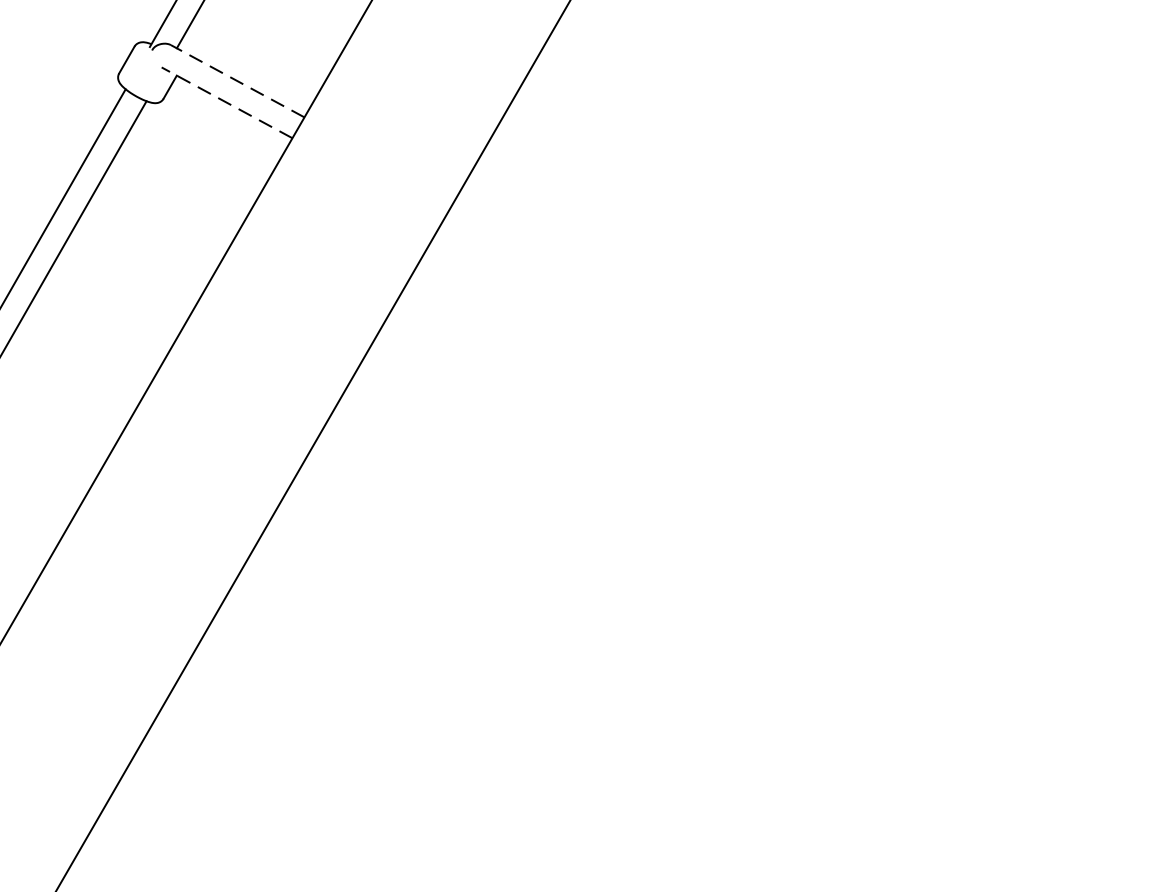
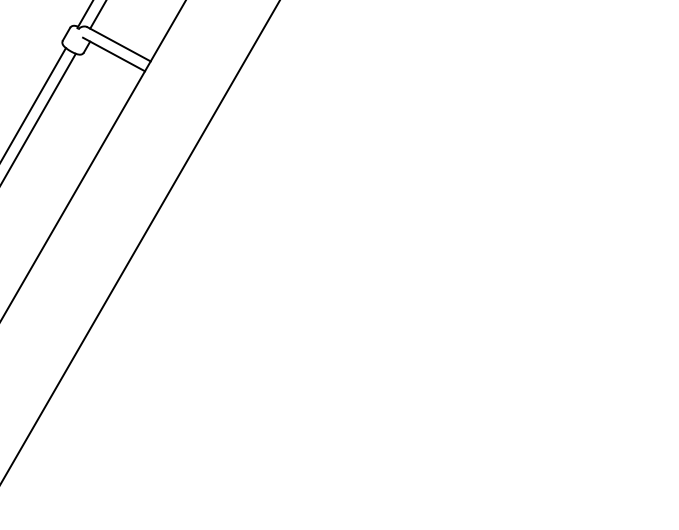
line: (238, 81) -> (119, 44), dashed -> solid
line: (225, 102) -> (113, 54), dashed -> solid

